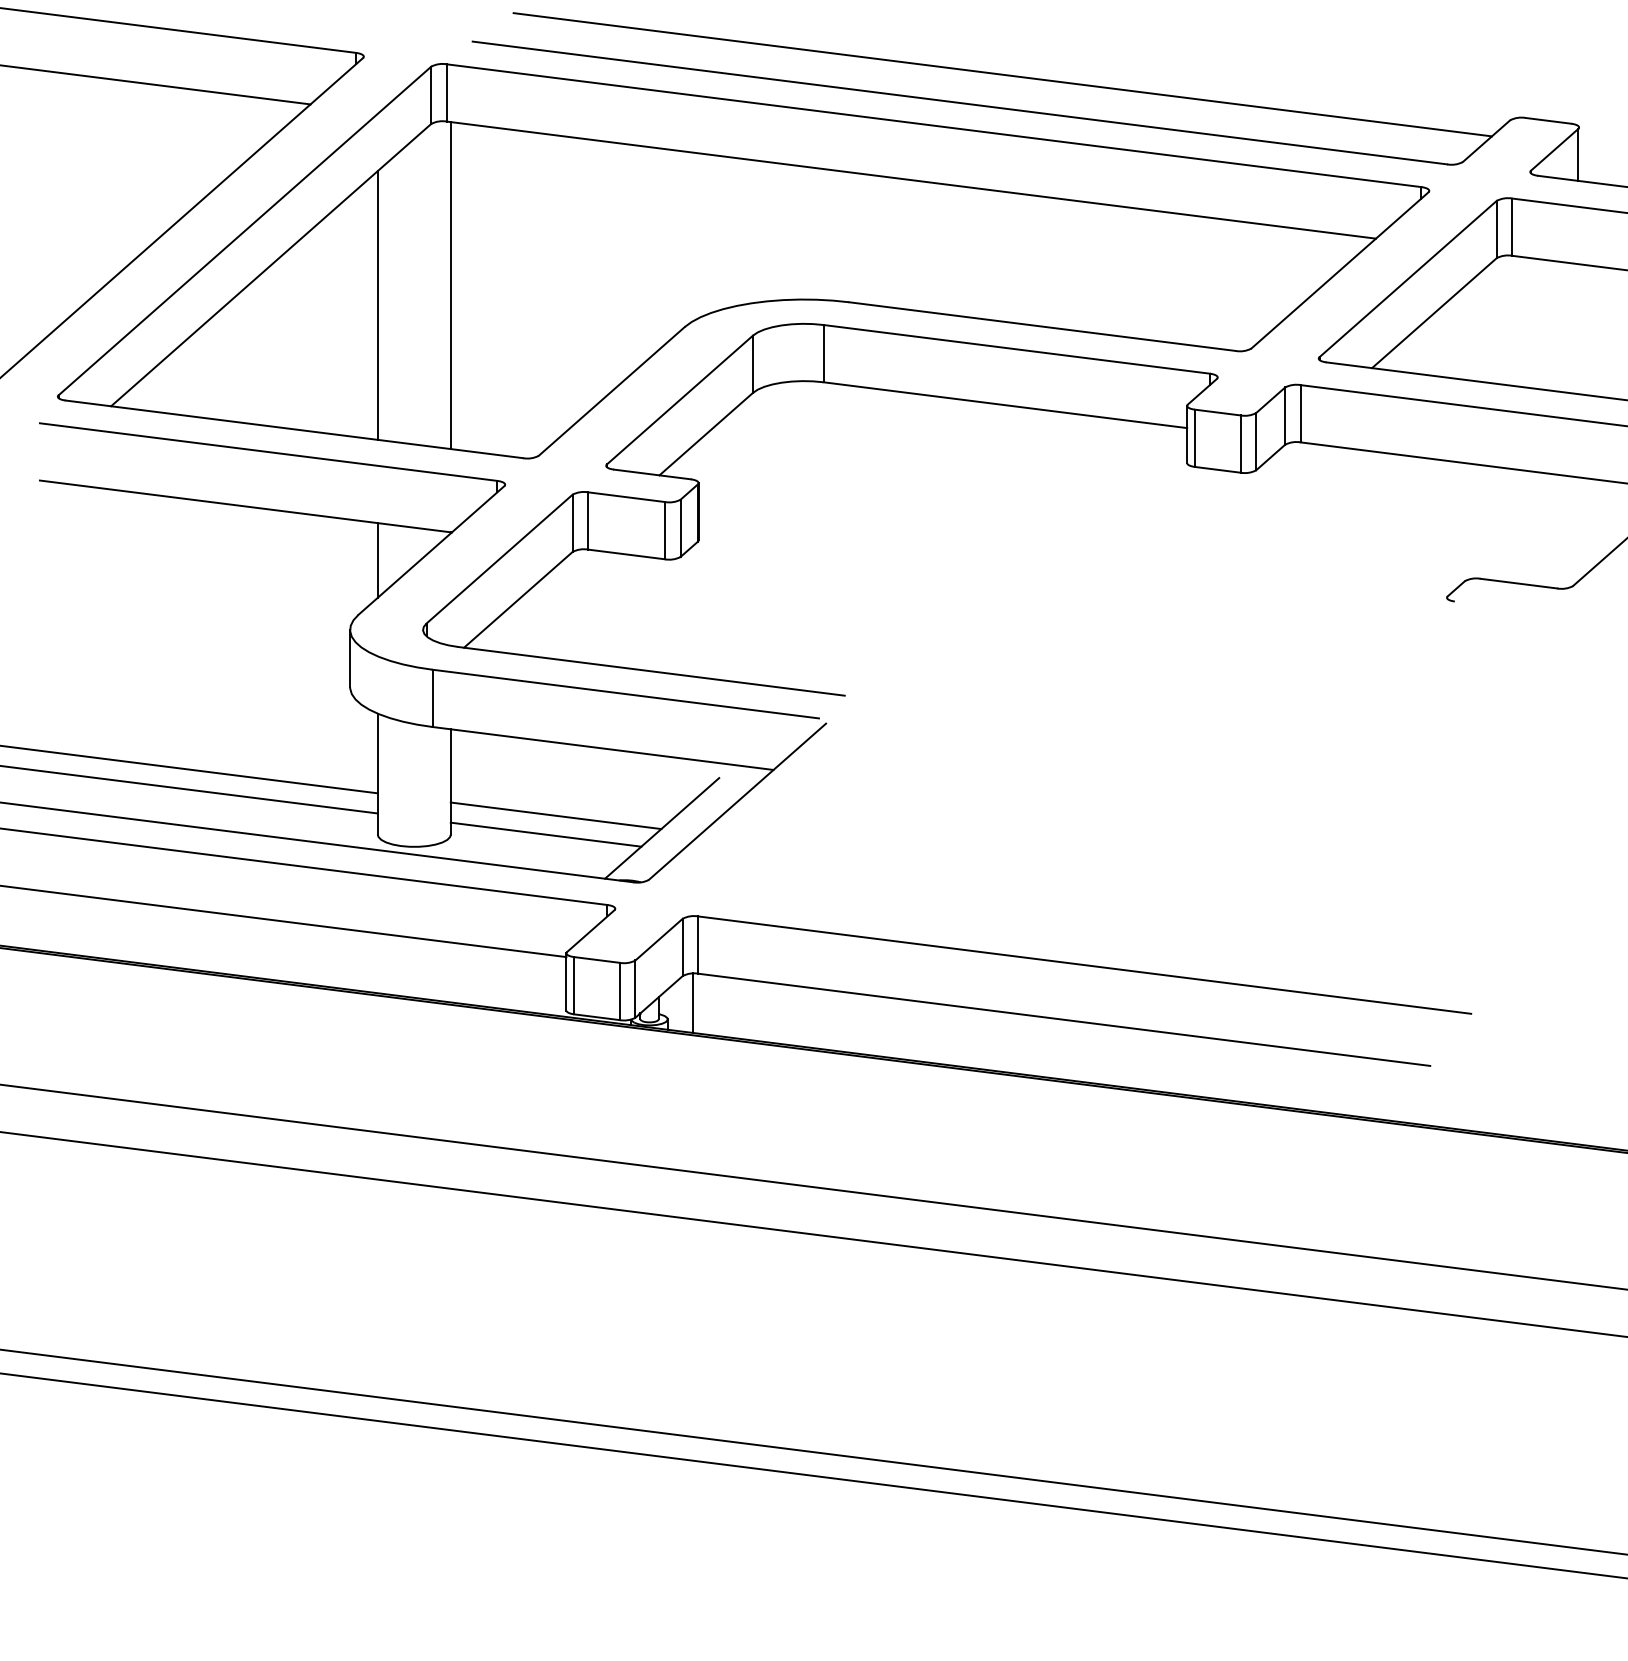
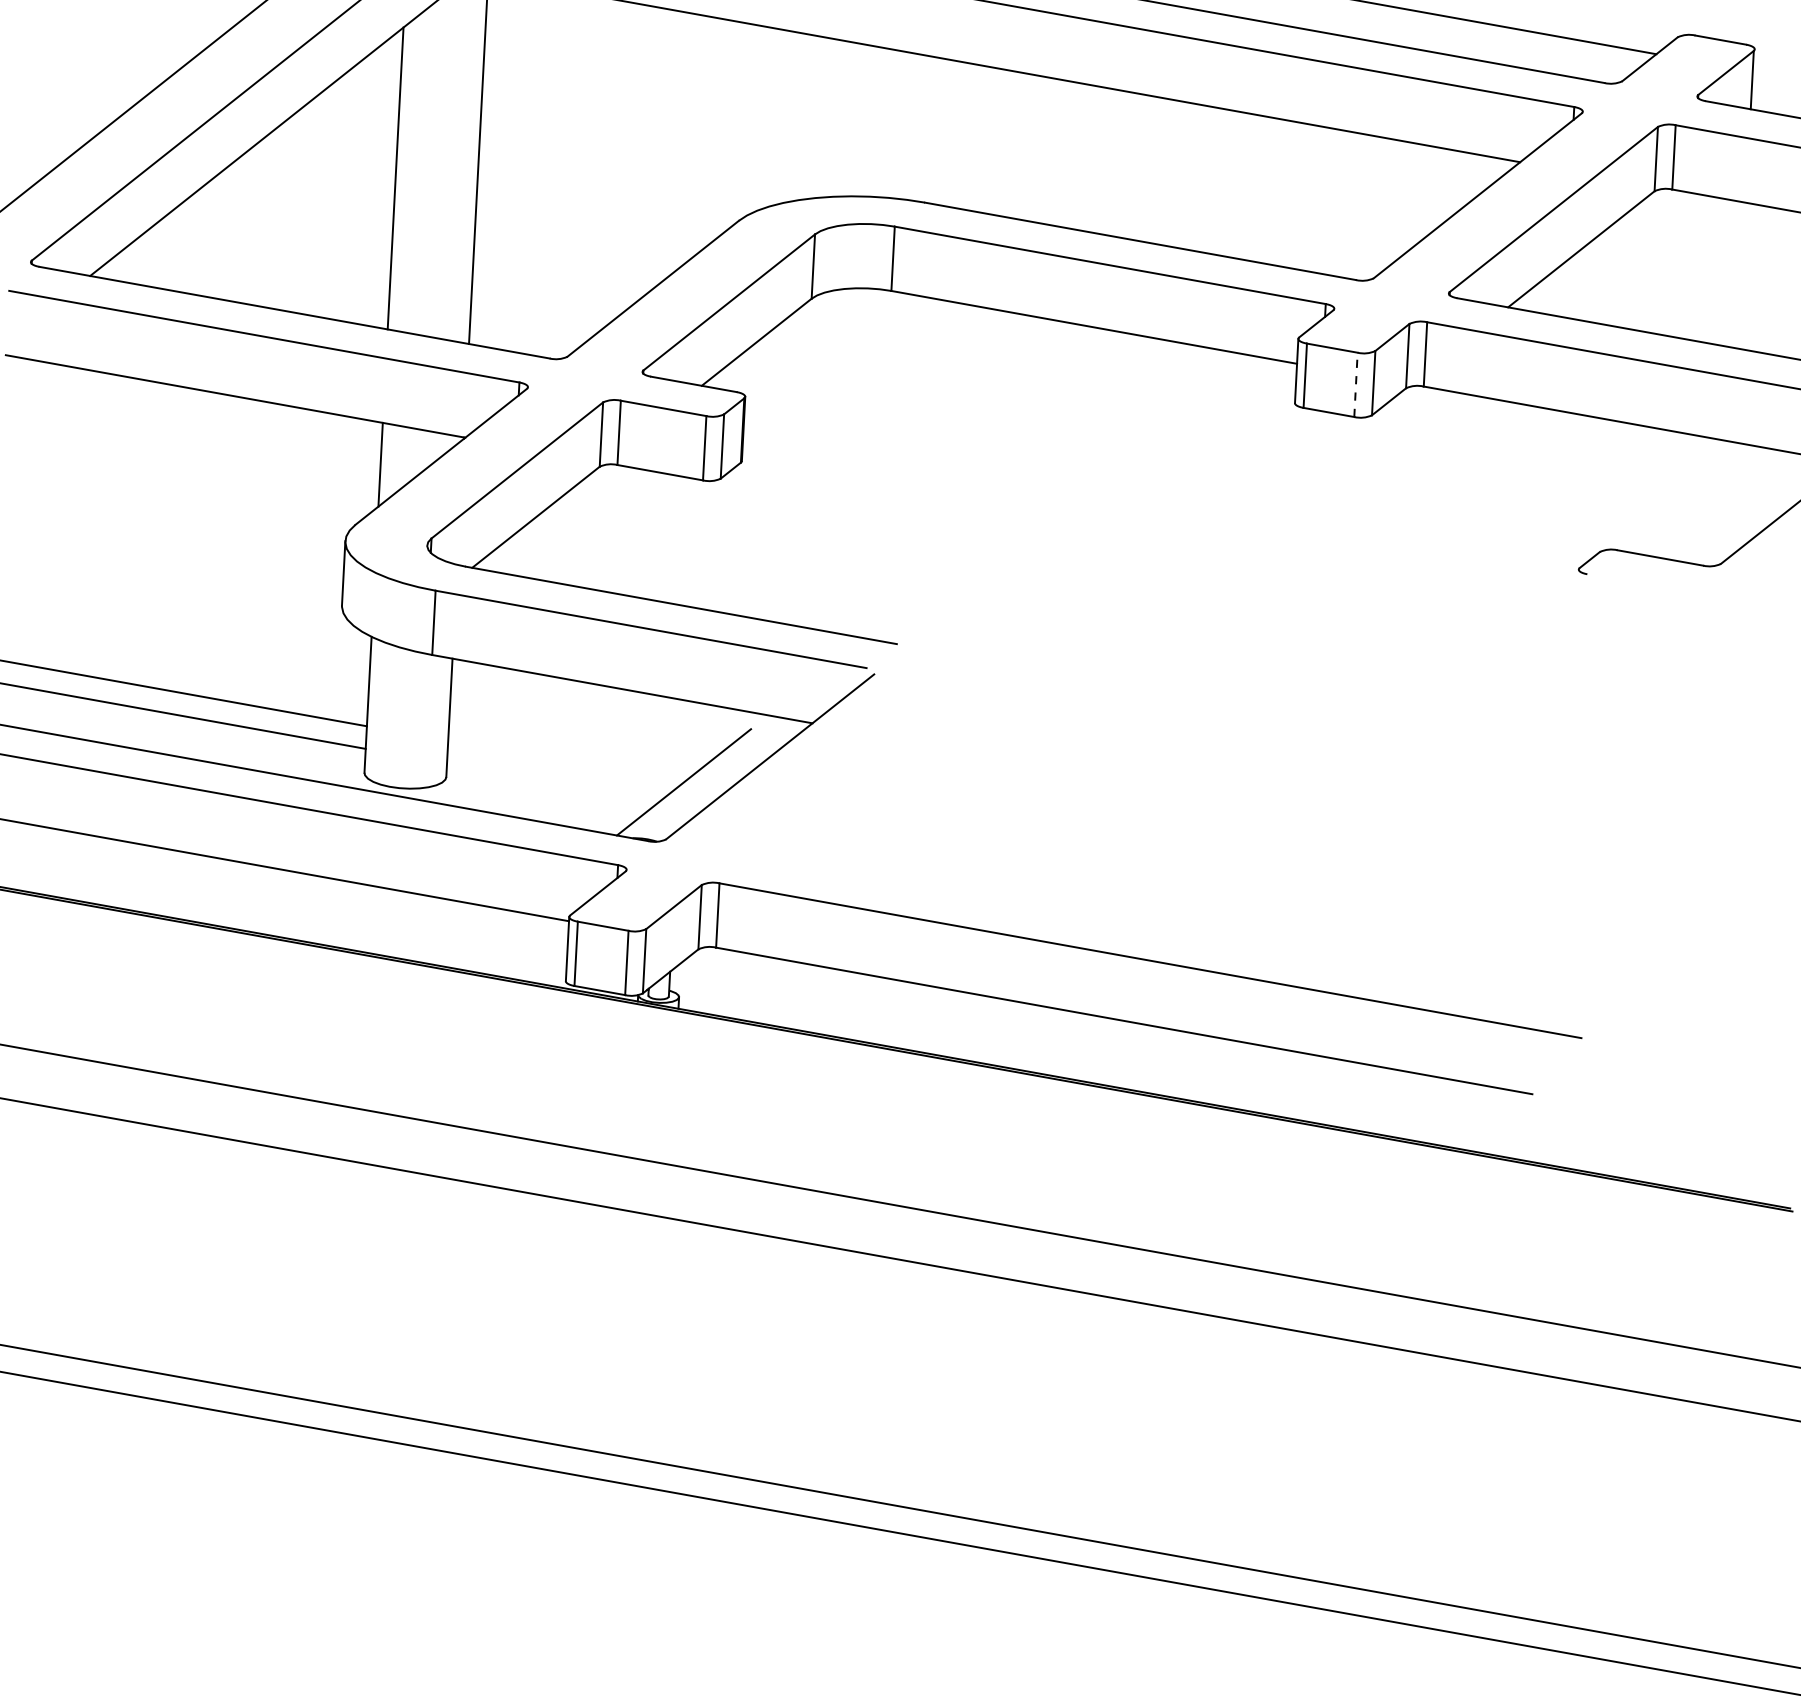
line: (1240, 444) -> (1355, 385), solid -> dashed
line: (555, 815) -> (565, 761), removed
line: (545, 834) -> (552, 782), removed
line: (693, 1002) -> (708, 979), removed

